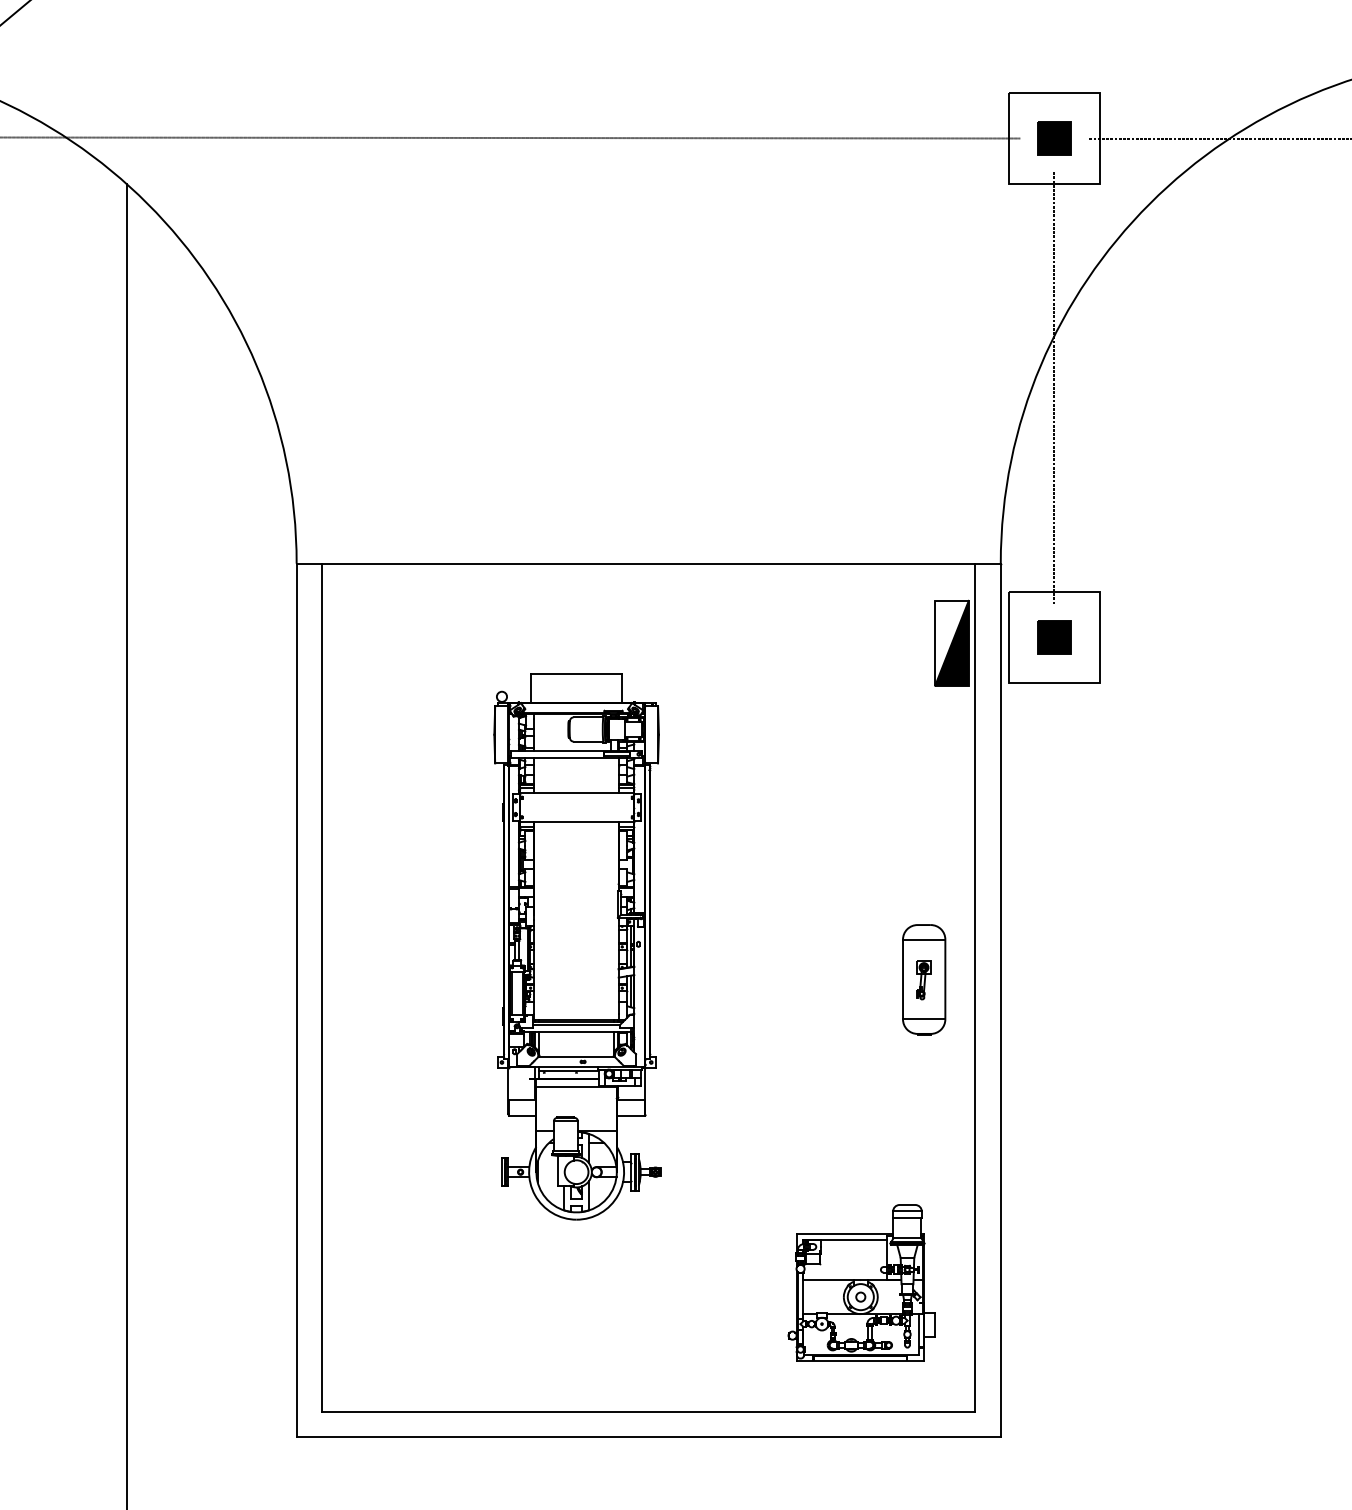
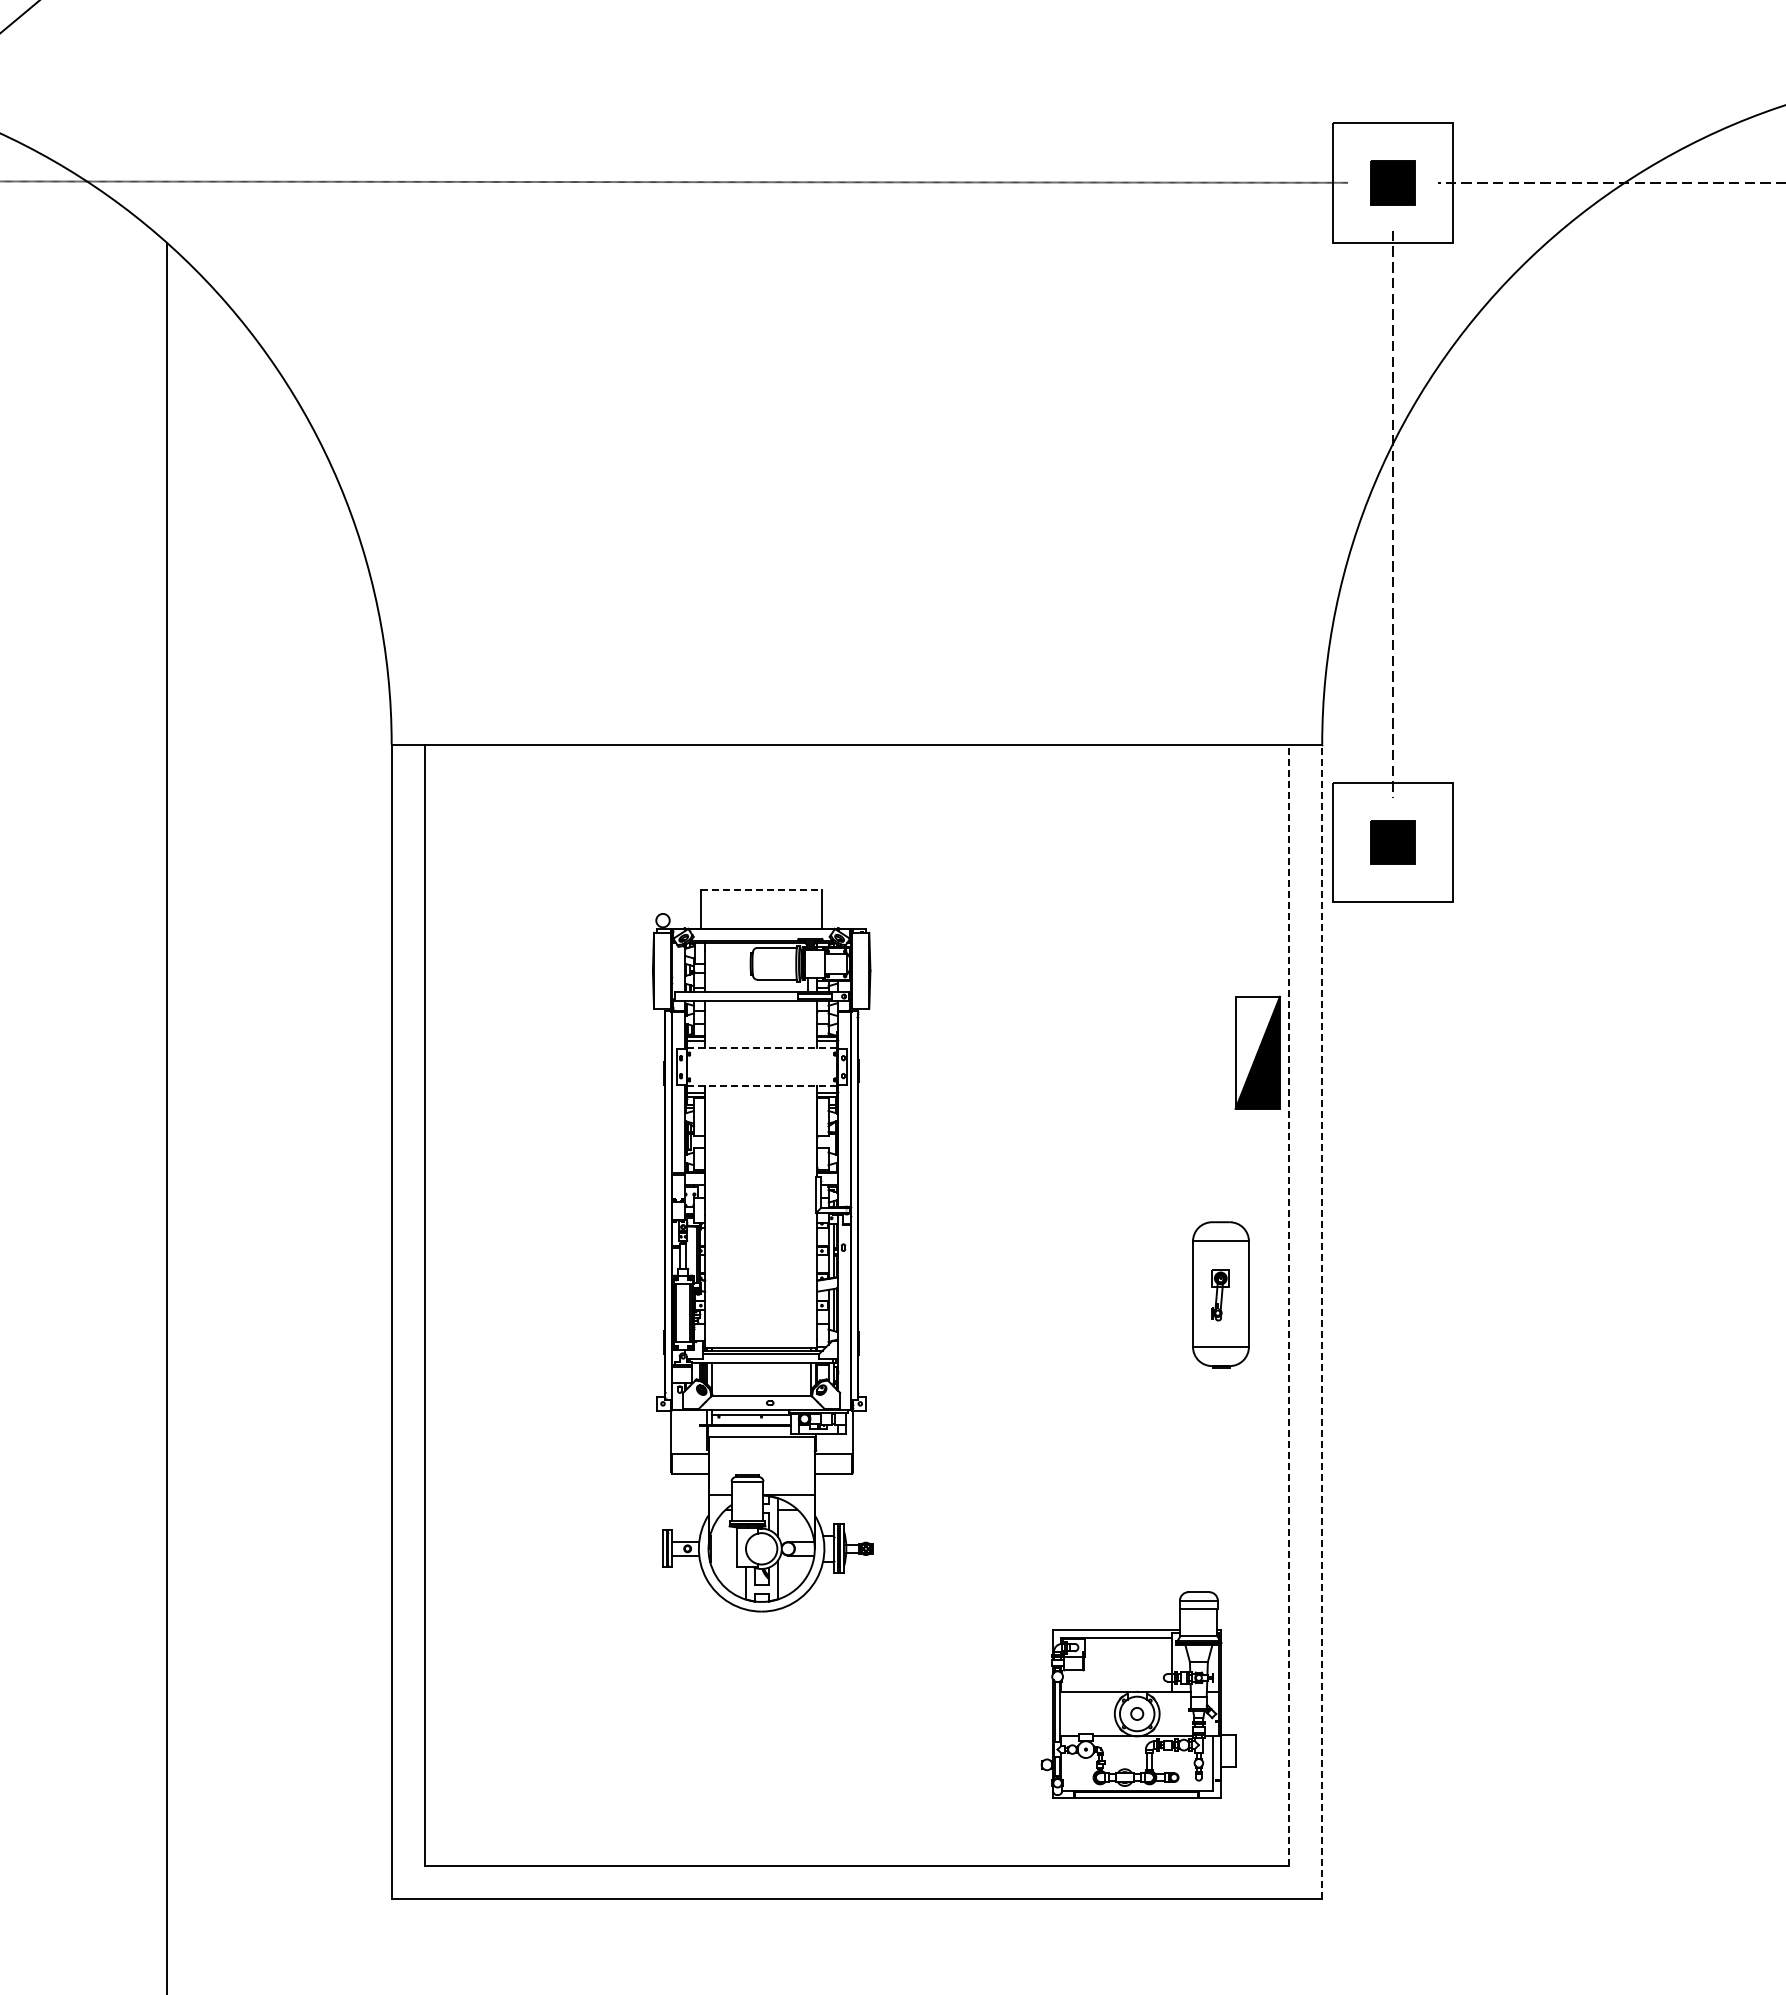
part: (951, 643) -> (1257, 1052), moved
line: (576, 674) -> (761, 890), solid -> dashed
line: (577, 793) -> (762, 1048), solid -> dashed
line: (577, 821) -> (762, 1085), solid -> dashed
line: (975, 988) -> (1288, 1305), solid -> dashed
line: (1001, 1000) -> (1322, 1321), solid -> dashed

